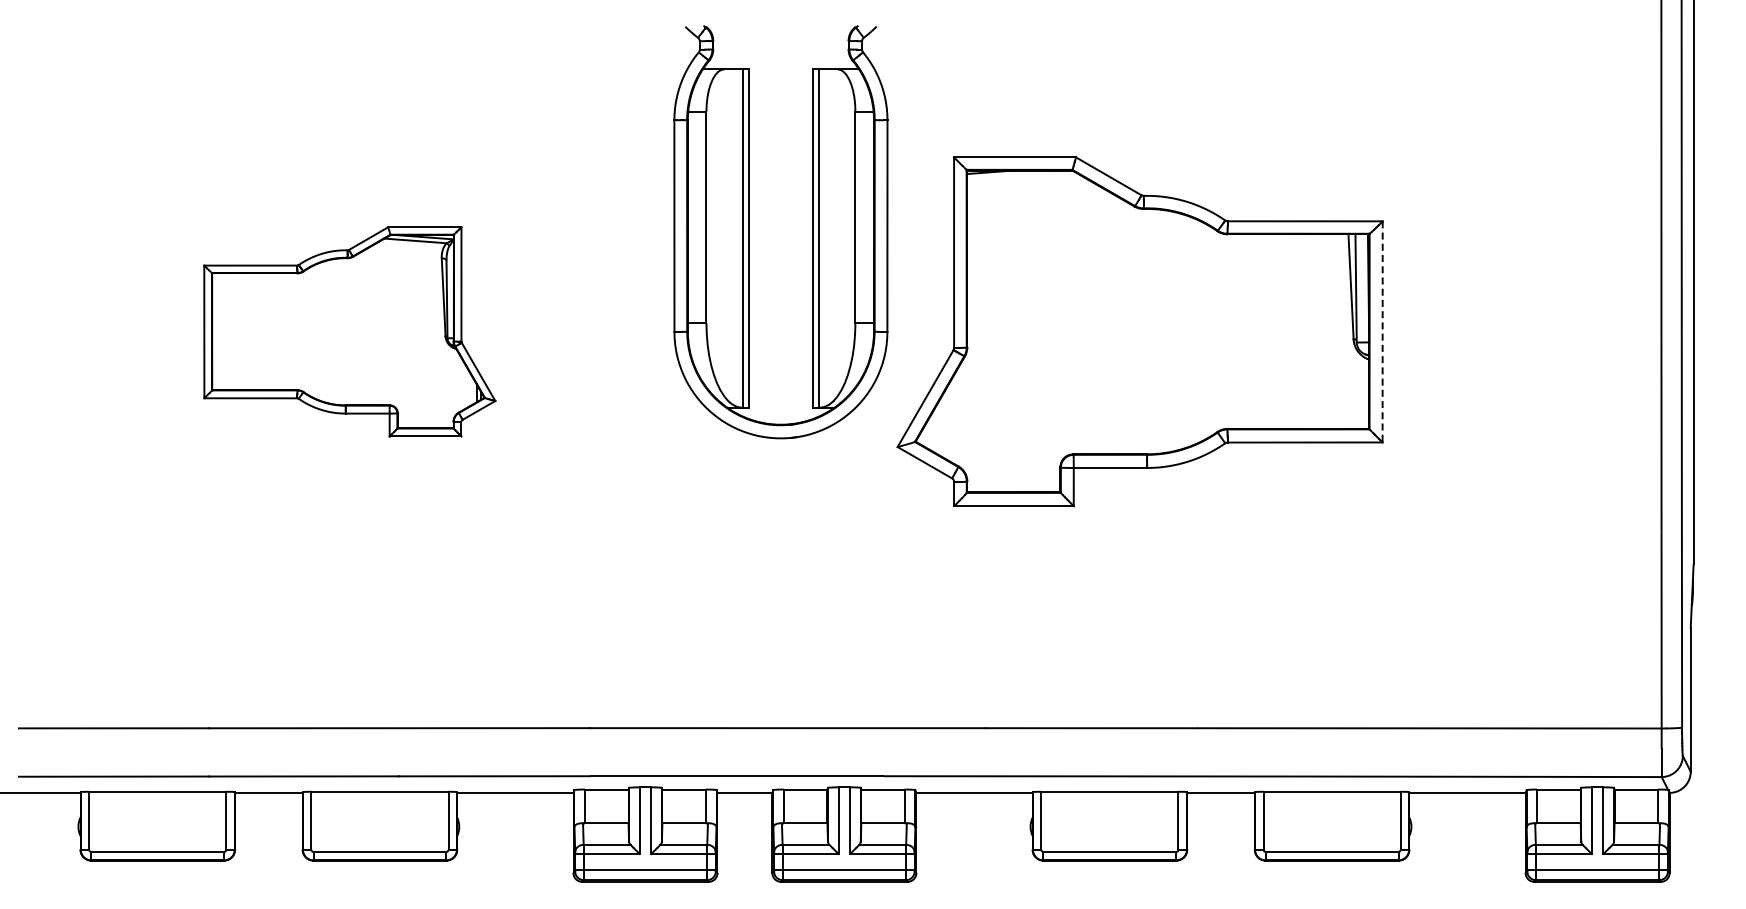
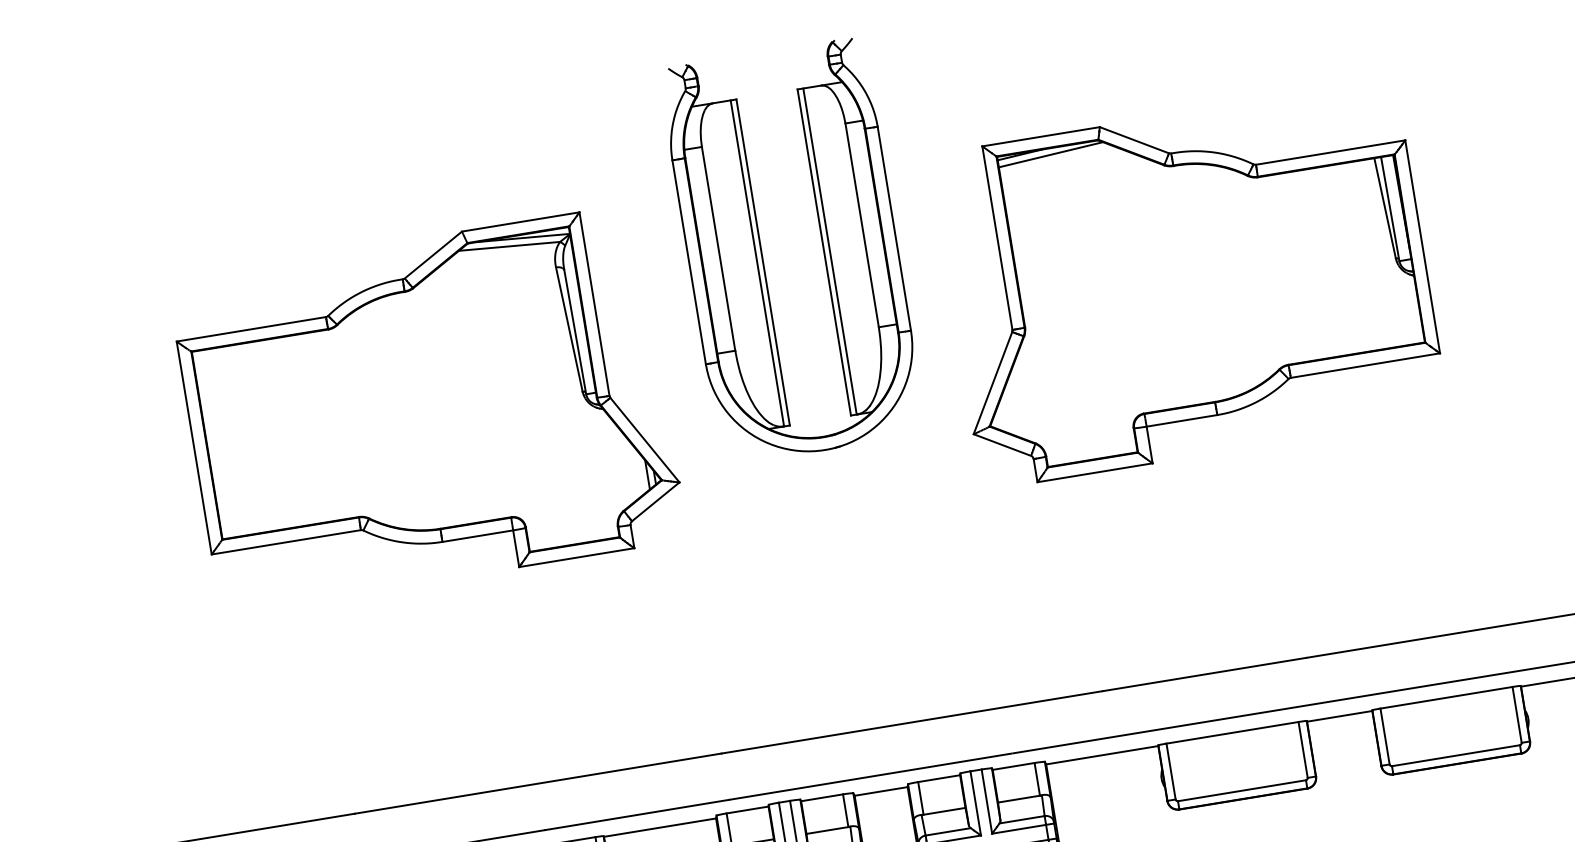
line: (1021, 177) -> (1050, 155), added
part: (749, 232) -> (762, 256), moved
part: (349, 331) -> (427, 409), size x1.67
line: (1382, 331) -> (1422, 246), dashed -> solid

